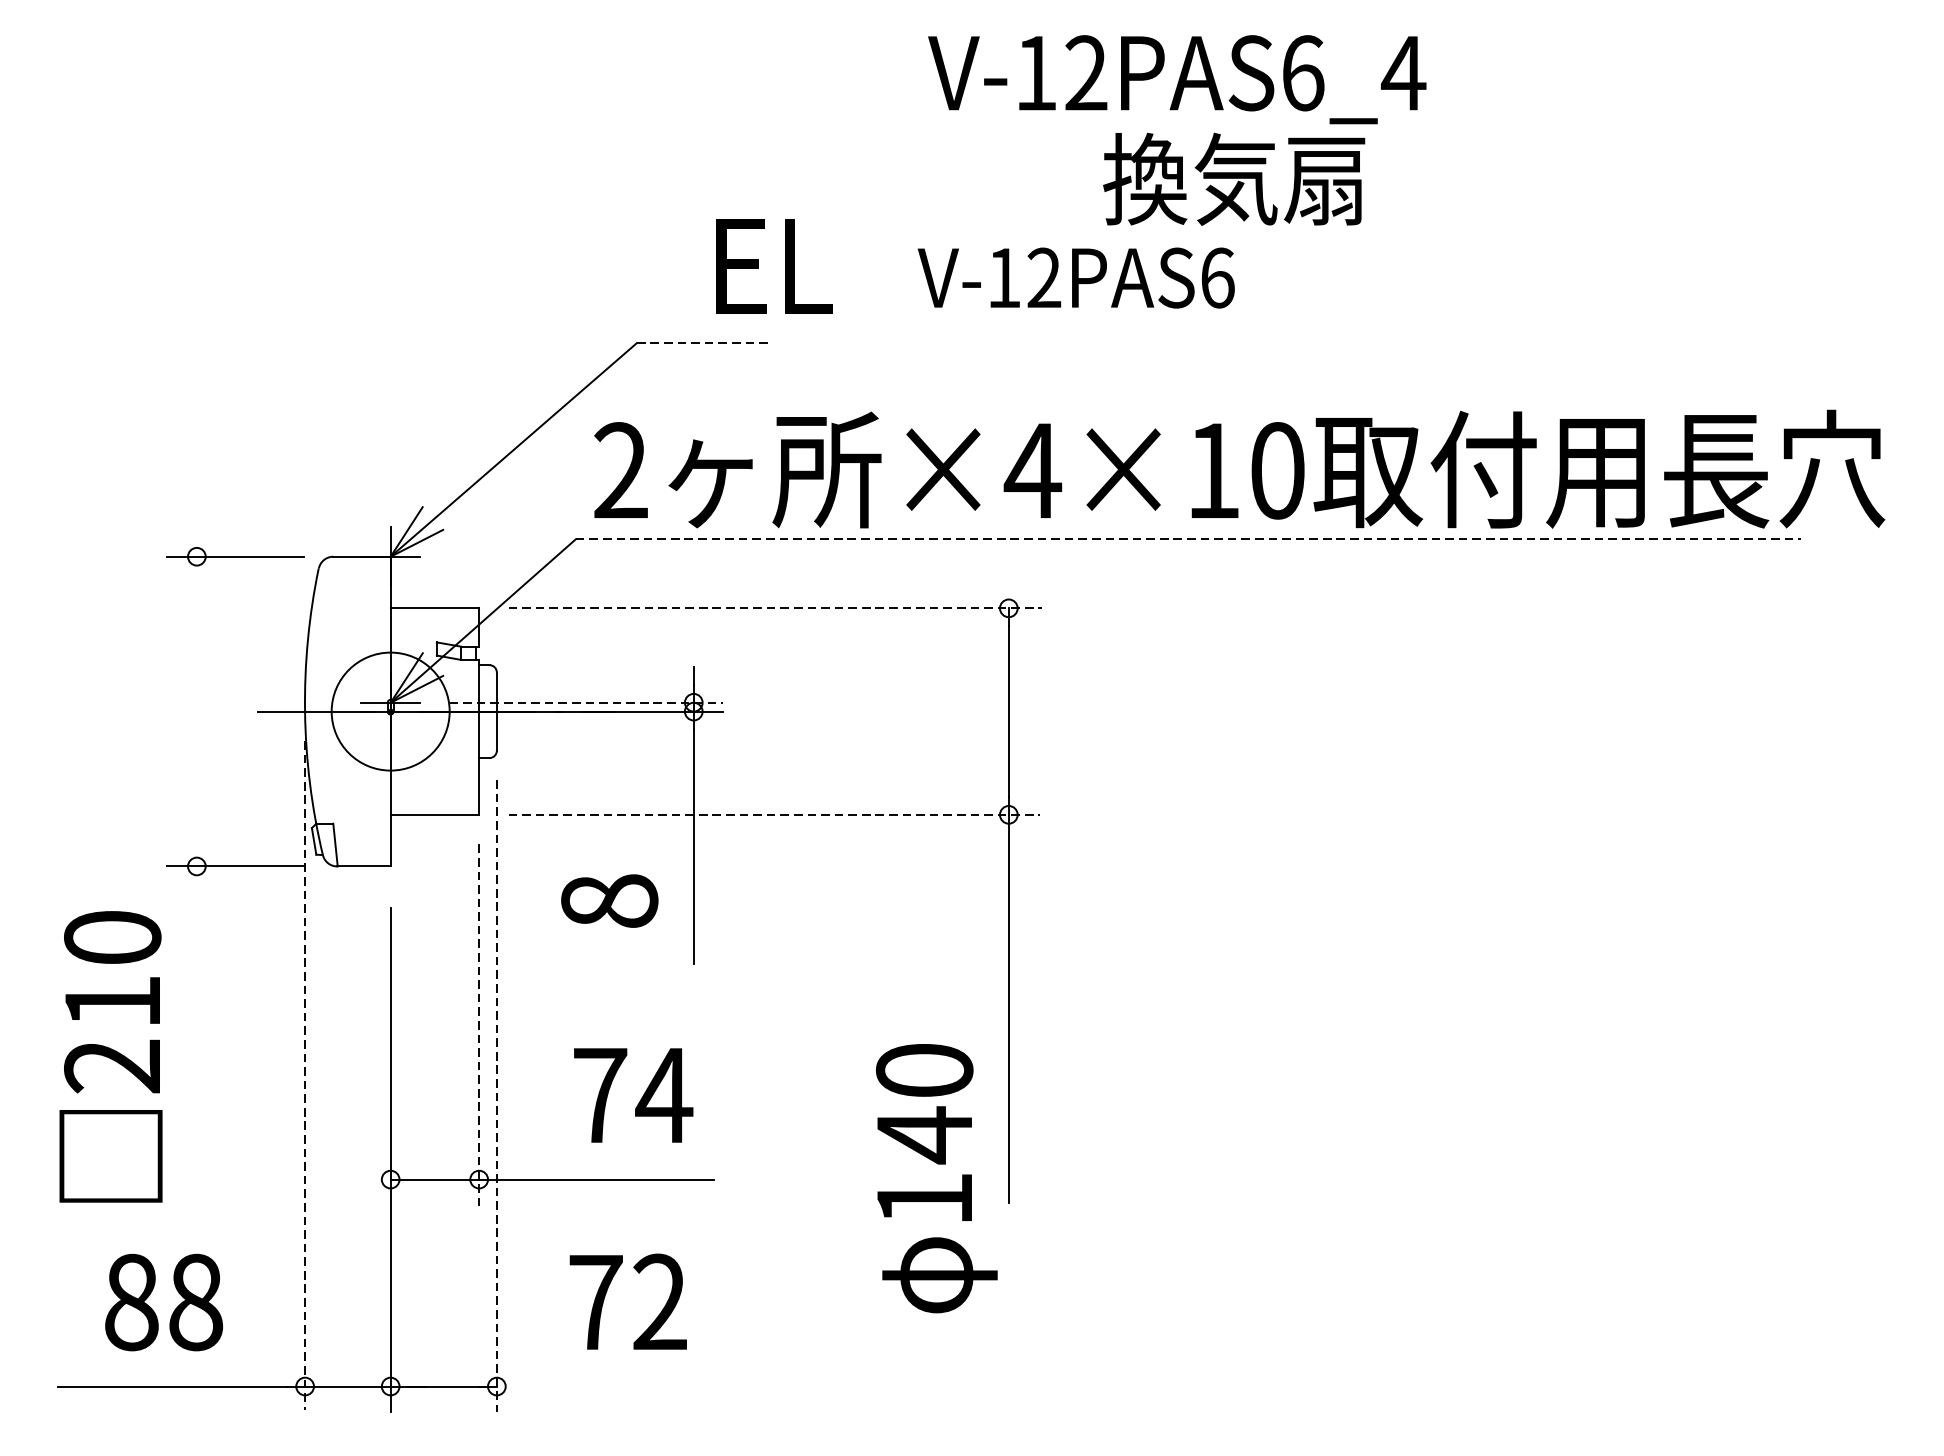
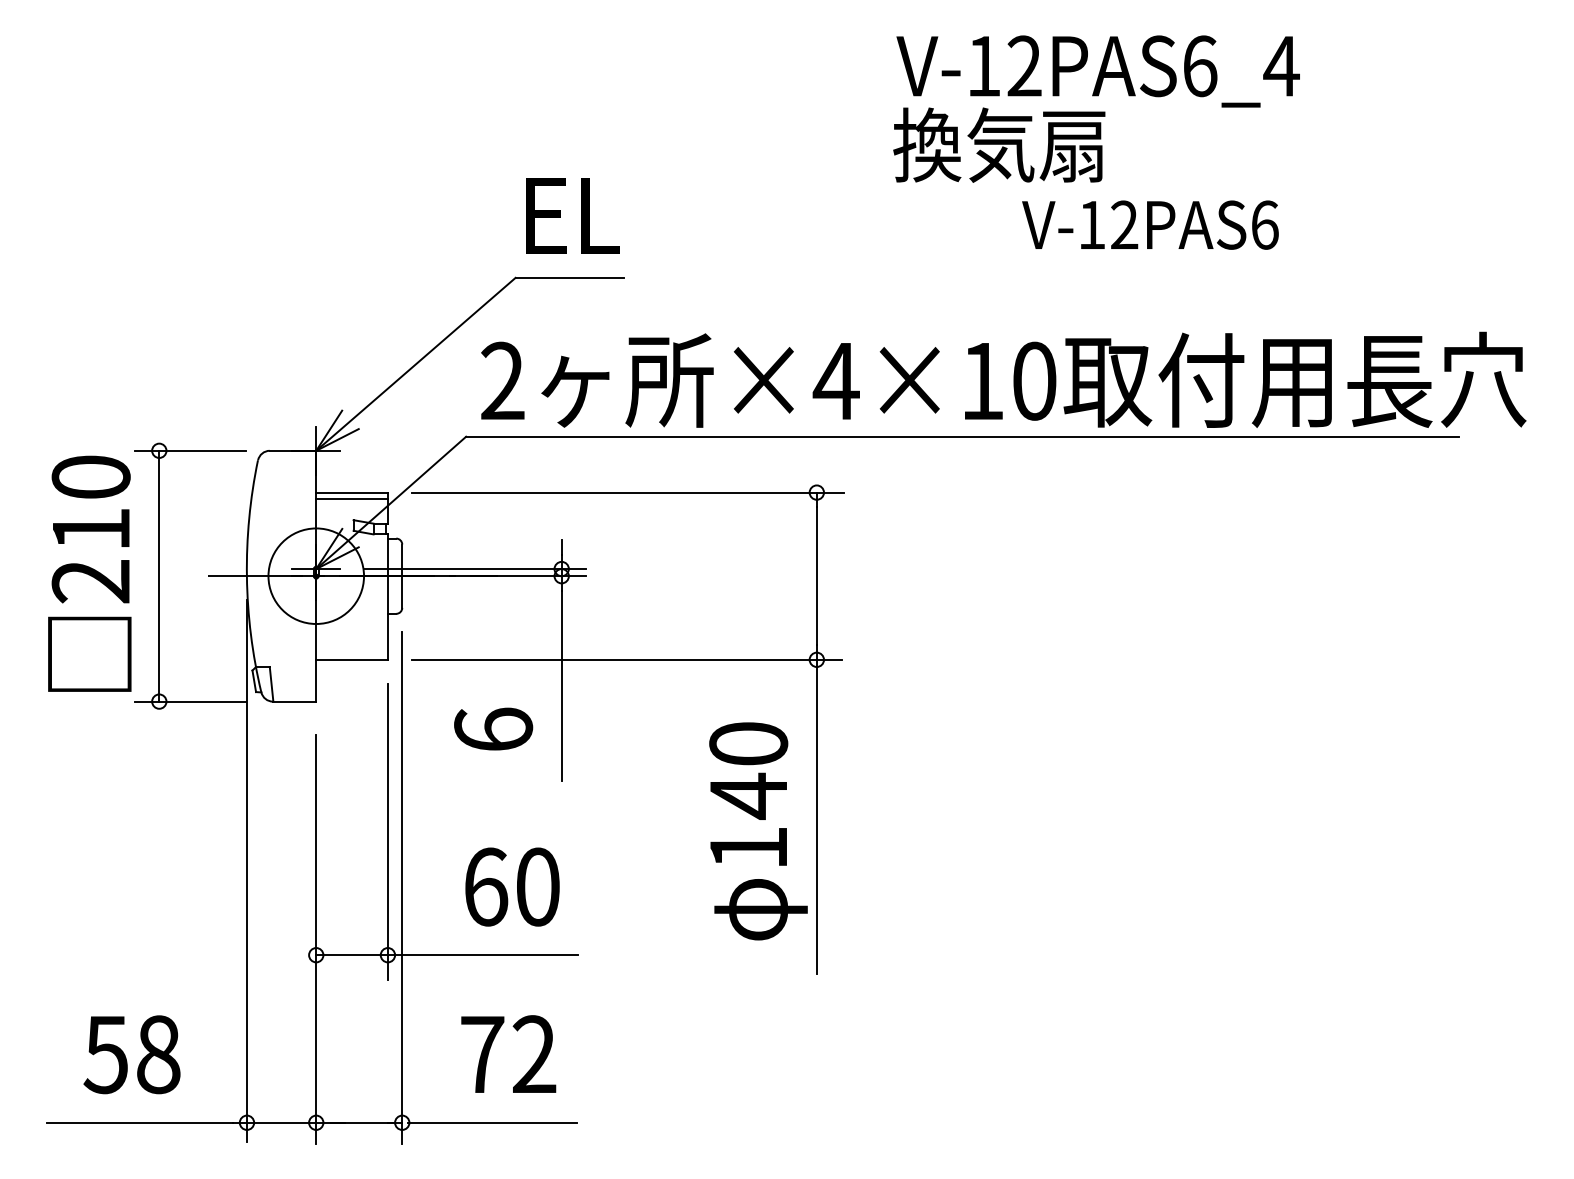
text: (1176, 79) -> (1097, 71), moved
text: (773, 266) -> (572, 215), moved
text: (1076, 277) -> (1150, 224), moved
line: (704, 342) -> (570, 277), dashed -> solid
line: (1188, 539) -> (962, 436), dashed -> solid
line: (776, 608) -> (628, 492), dashed -> solid
line: (434, 615) -> (351, 498), added
line: (586, 703) -> (474, 569), dashed -> solid
line: (197, 710) -> (159, 575), added
line: (775, 814) -> (627, 659), dashed -> solid
text: (609, 900) -> (493, 729), 8 -> 6
line: (478, 1028) -> (387, 832), dashed -> solid
text: (110, 1056) -> (89, 573), moved
line: (304, 1076) -> (246, 871), dashed -> solid
text: (633, 1094) -> (512, 886), 74 -> 60
line: (497, 1096) -> (402, 887), dashed -> solid
text: (936, 1178) -> (758, 831), moved
text: (130, 1302) -> (105, 1054), 88 -> 58
line: (608, 1386) -> (492, 1122), added

